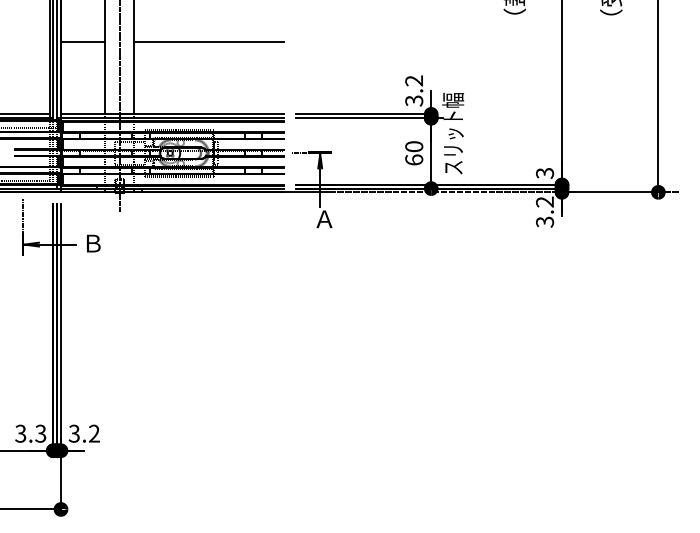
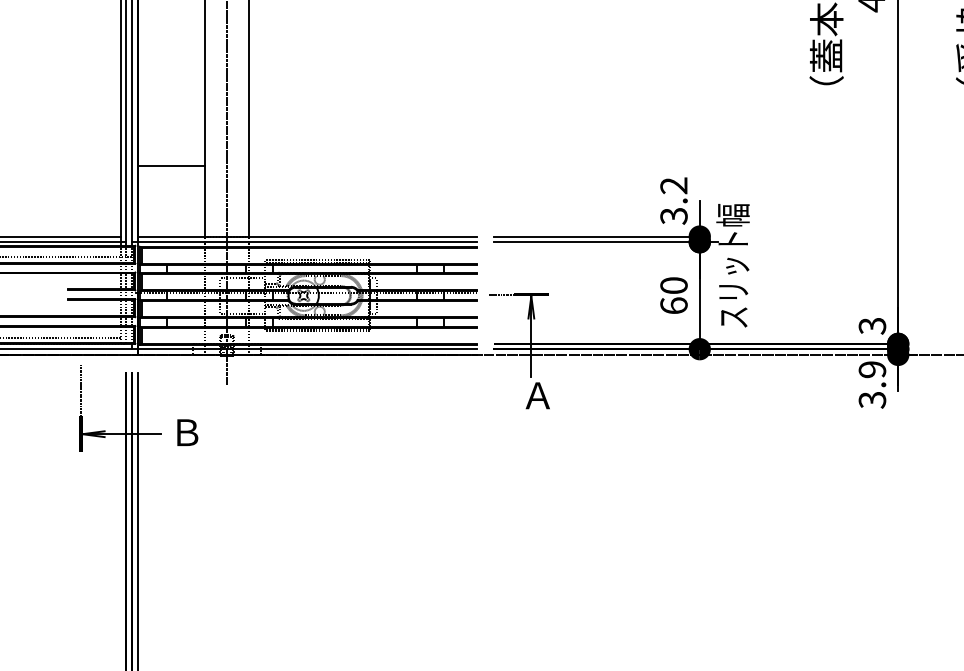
line: (83, 41) -> (172, 165), moved
line: (209, 41) -> (363, 125), removed
text: (545, 201) -> (873, 368), 3.2 -> 3.9

